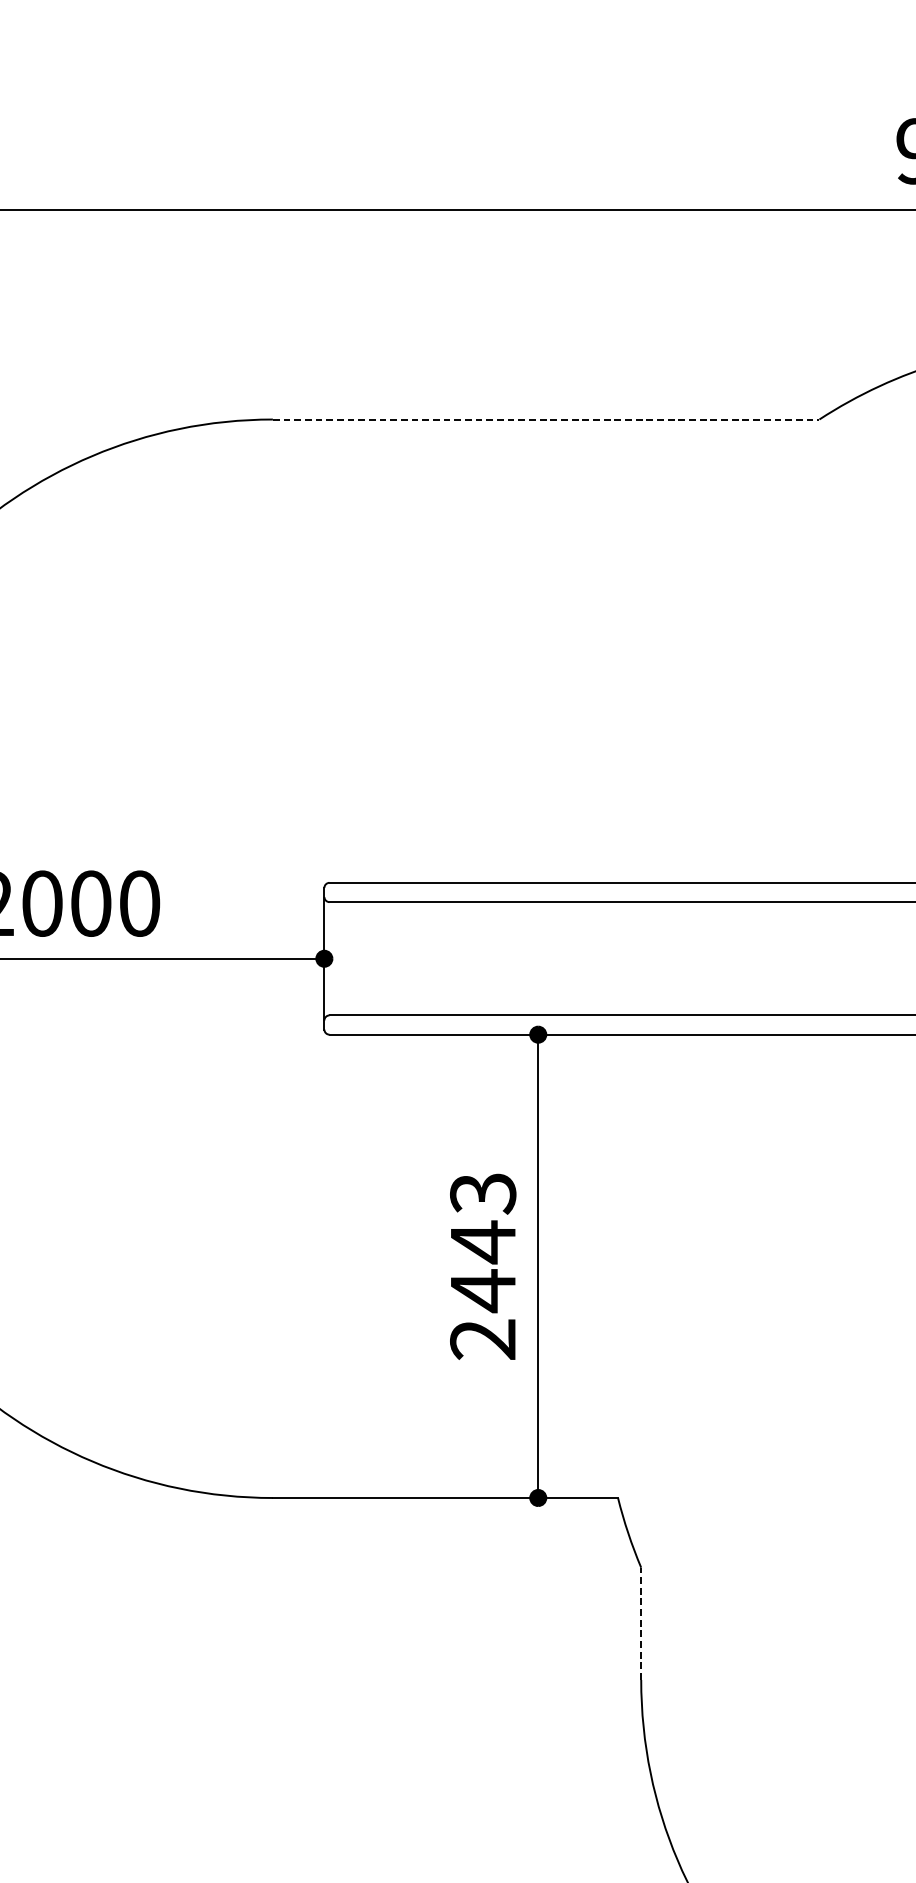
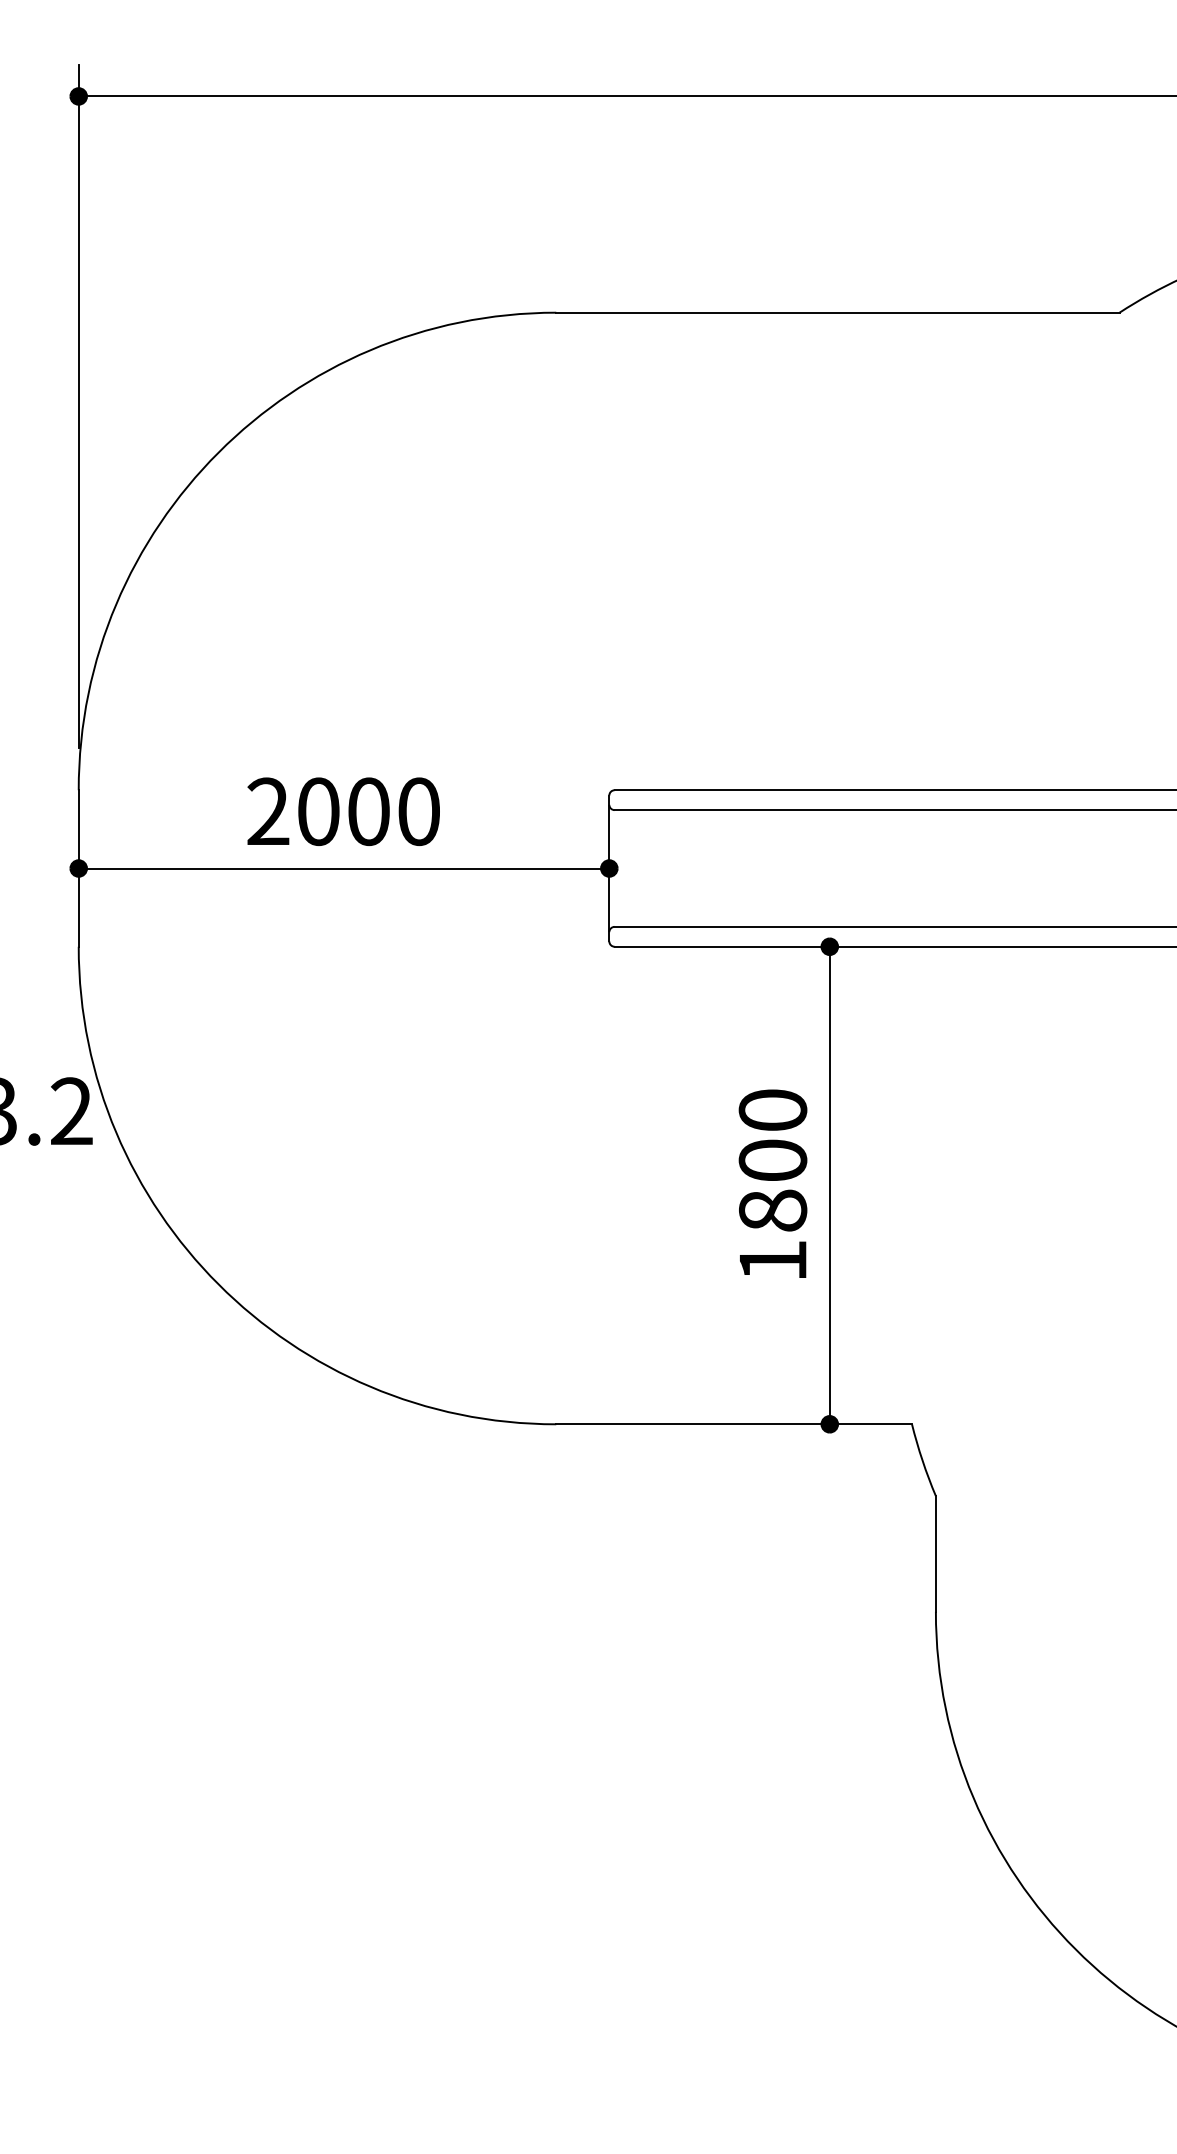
line: (545, 419) -> (837, 312), dashed -> solid
text: (482, 1266) -> (772, 1185), 2443 -> 1800
line: (640, 1623) -> (935, 1553), dashed -> solid

